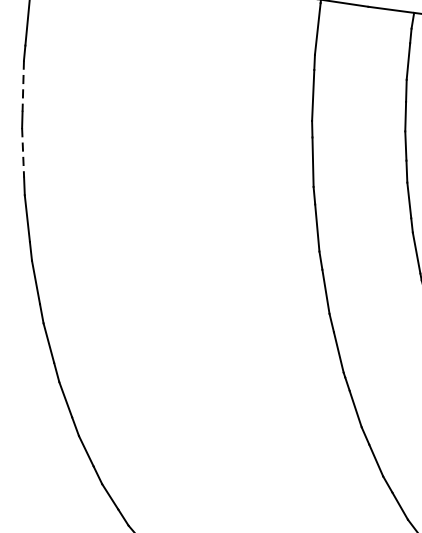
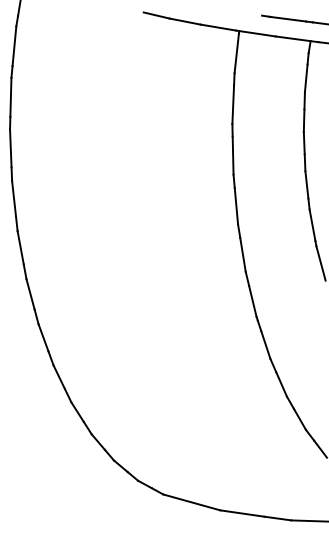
line: (22, 86) -> (10, 97), dashed -> solid
line: (22, 152) -> (10, 148), dashed -> solid

